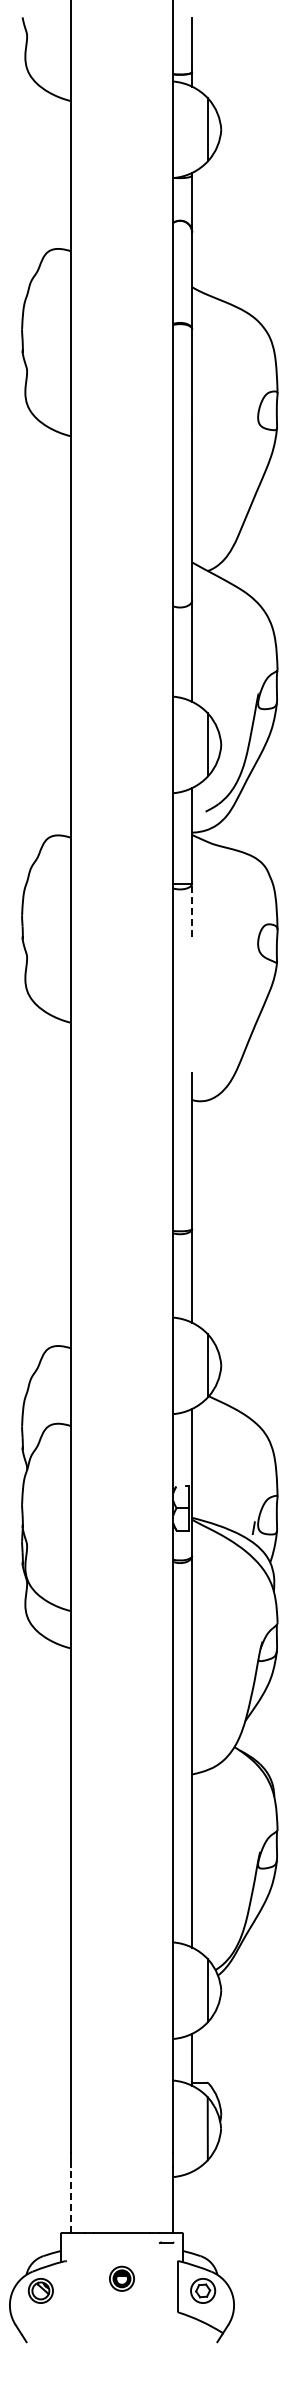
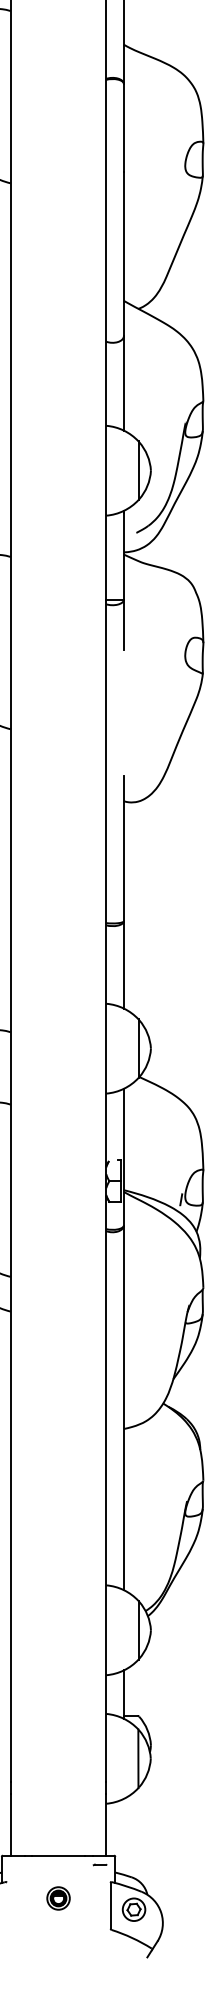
line: (192, 910) -> (124, 624), dashed -> solid
line: (70, 2199) -> (10, 1824), dashed -> solid

